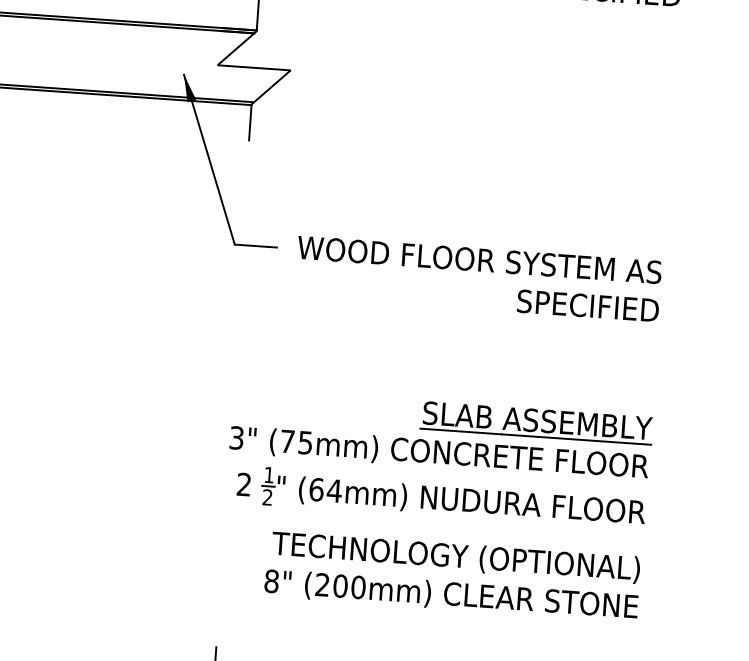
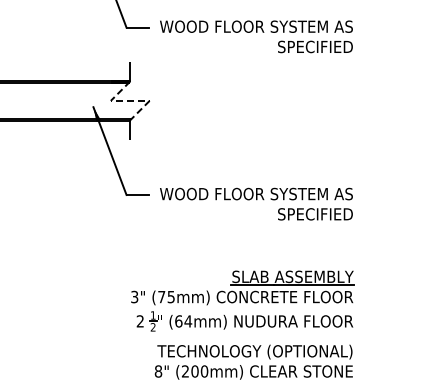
line: (254, 67) -> (130, 100), solid -> dashed

